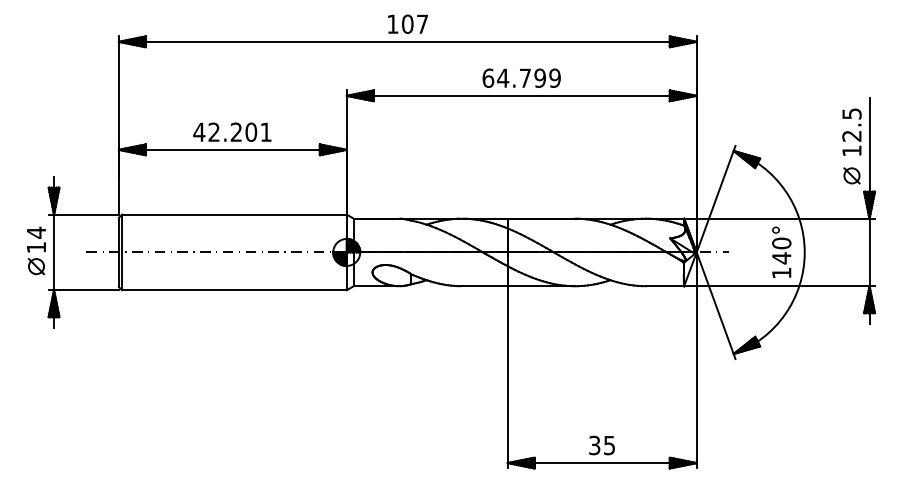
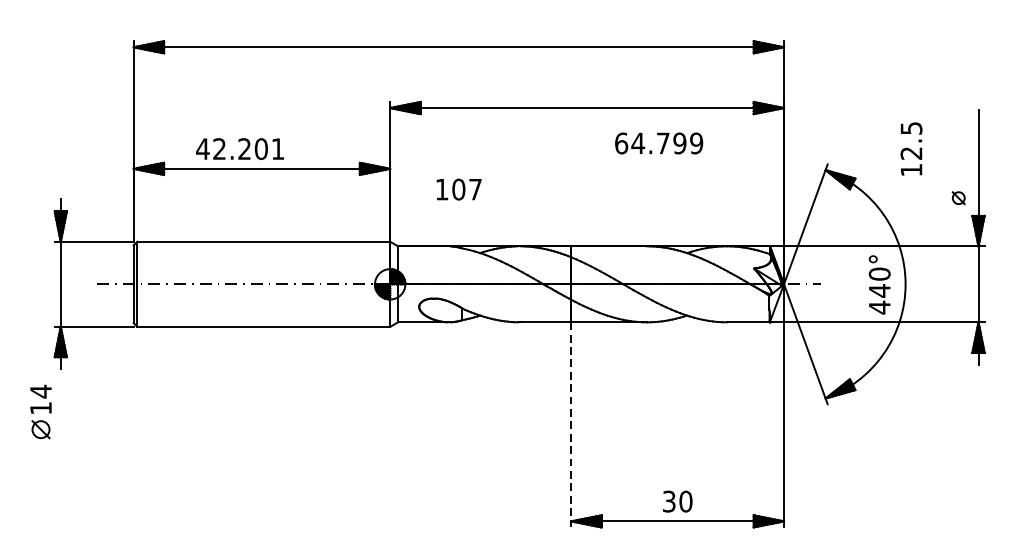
text: (407, 23) -> (458, 188), moved
text: (521, 77) -> (658, 142), moved
text: (232, 131) -> (240, 148), moved
text: (851, 131) -> (910, 148), moved
part: (851, 175) -> (958, 197), size x0.7
part: (36, 250) -> (41, 411), moved
text: (781, 273) -> (879, 308), 140° -> 440°
line: (507, 377) -> (571, 425), solid -> dashed
text: (609, 445) -> (685, 501), 35 -> 30

